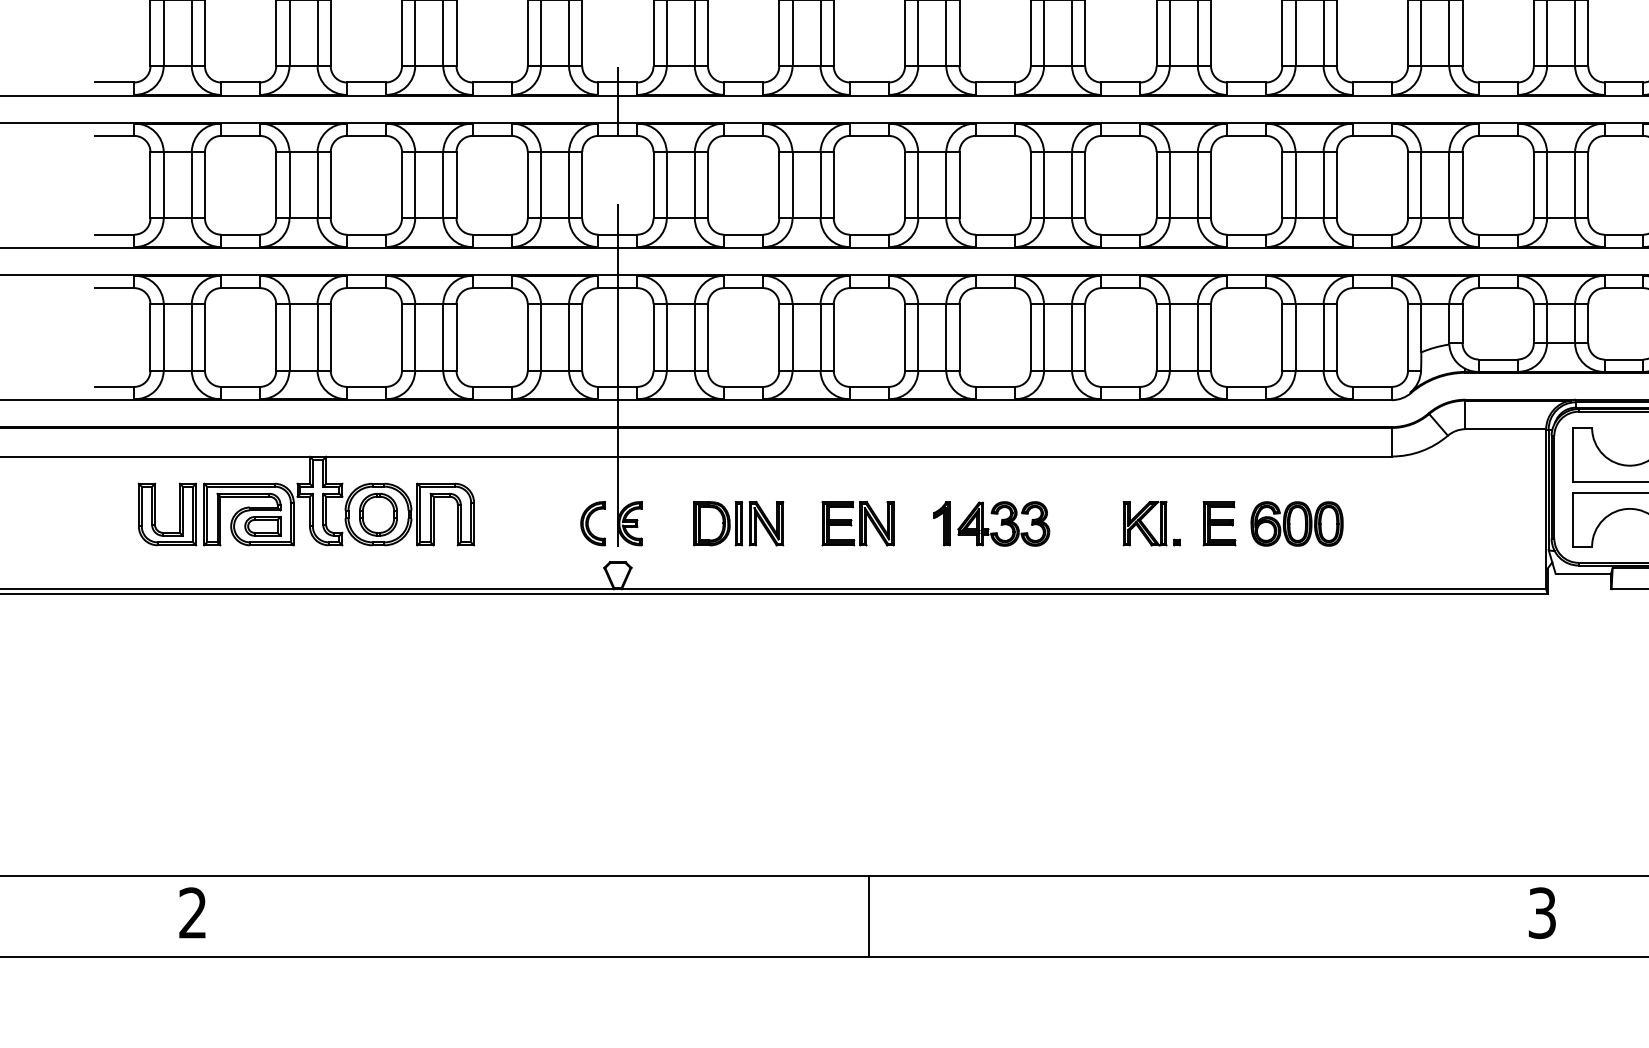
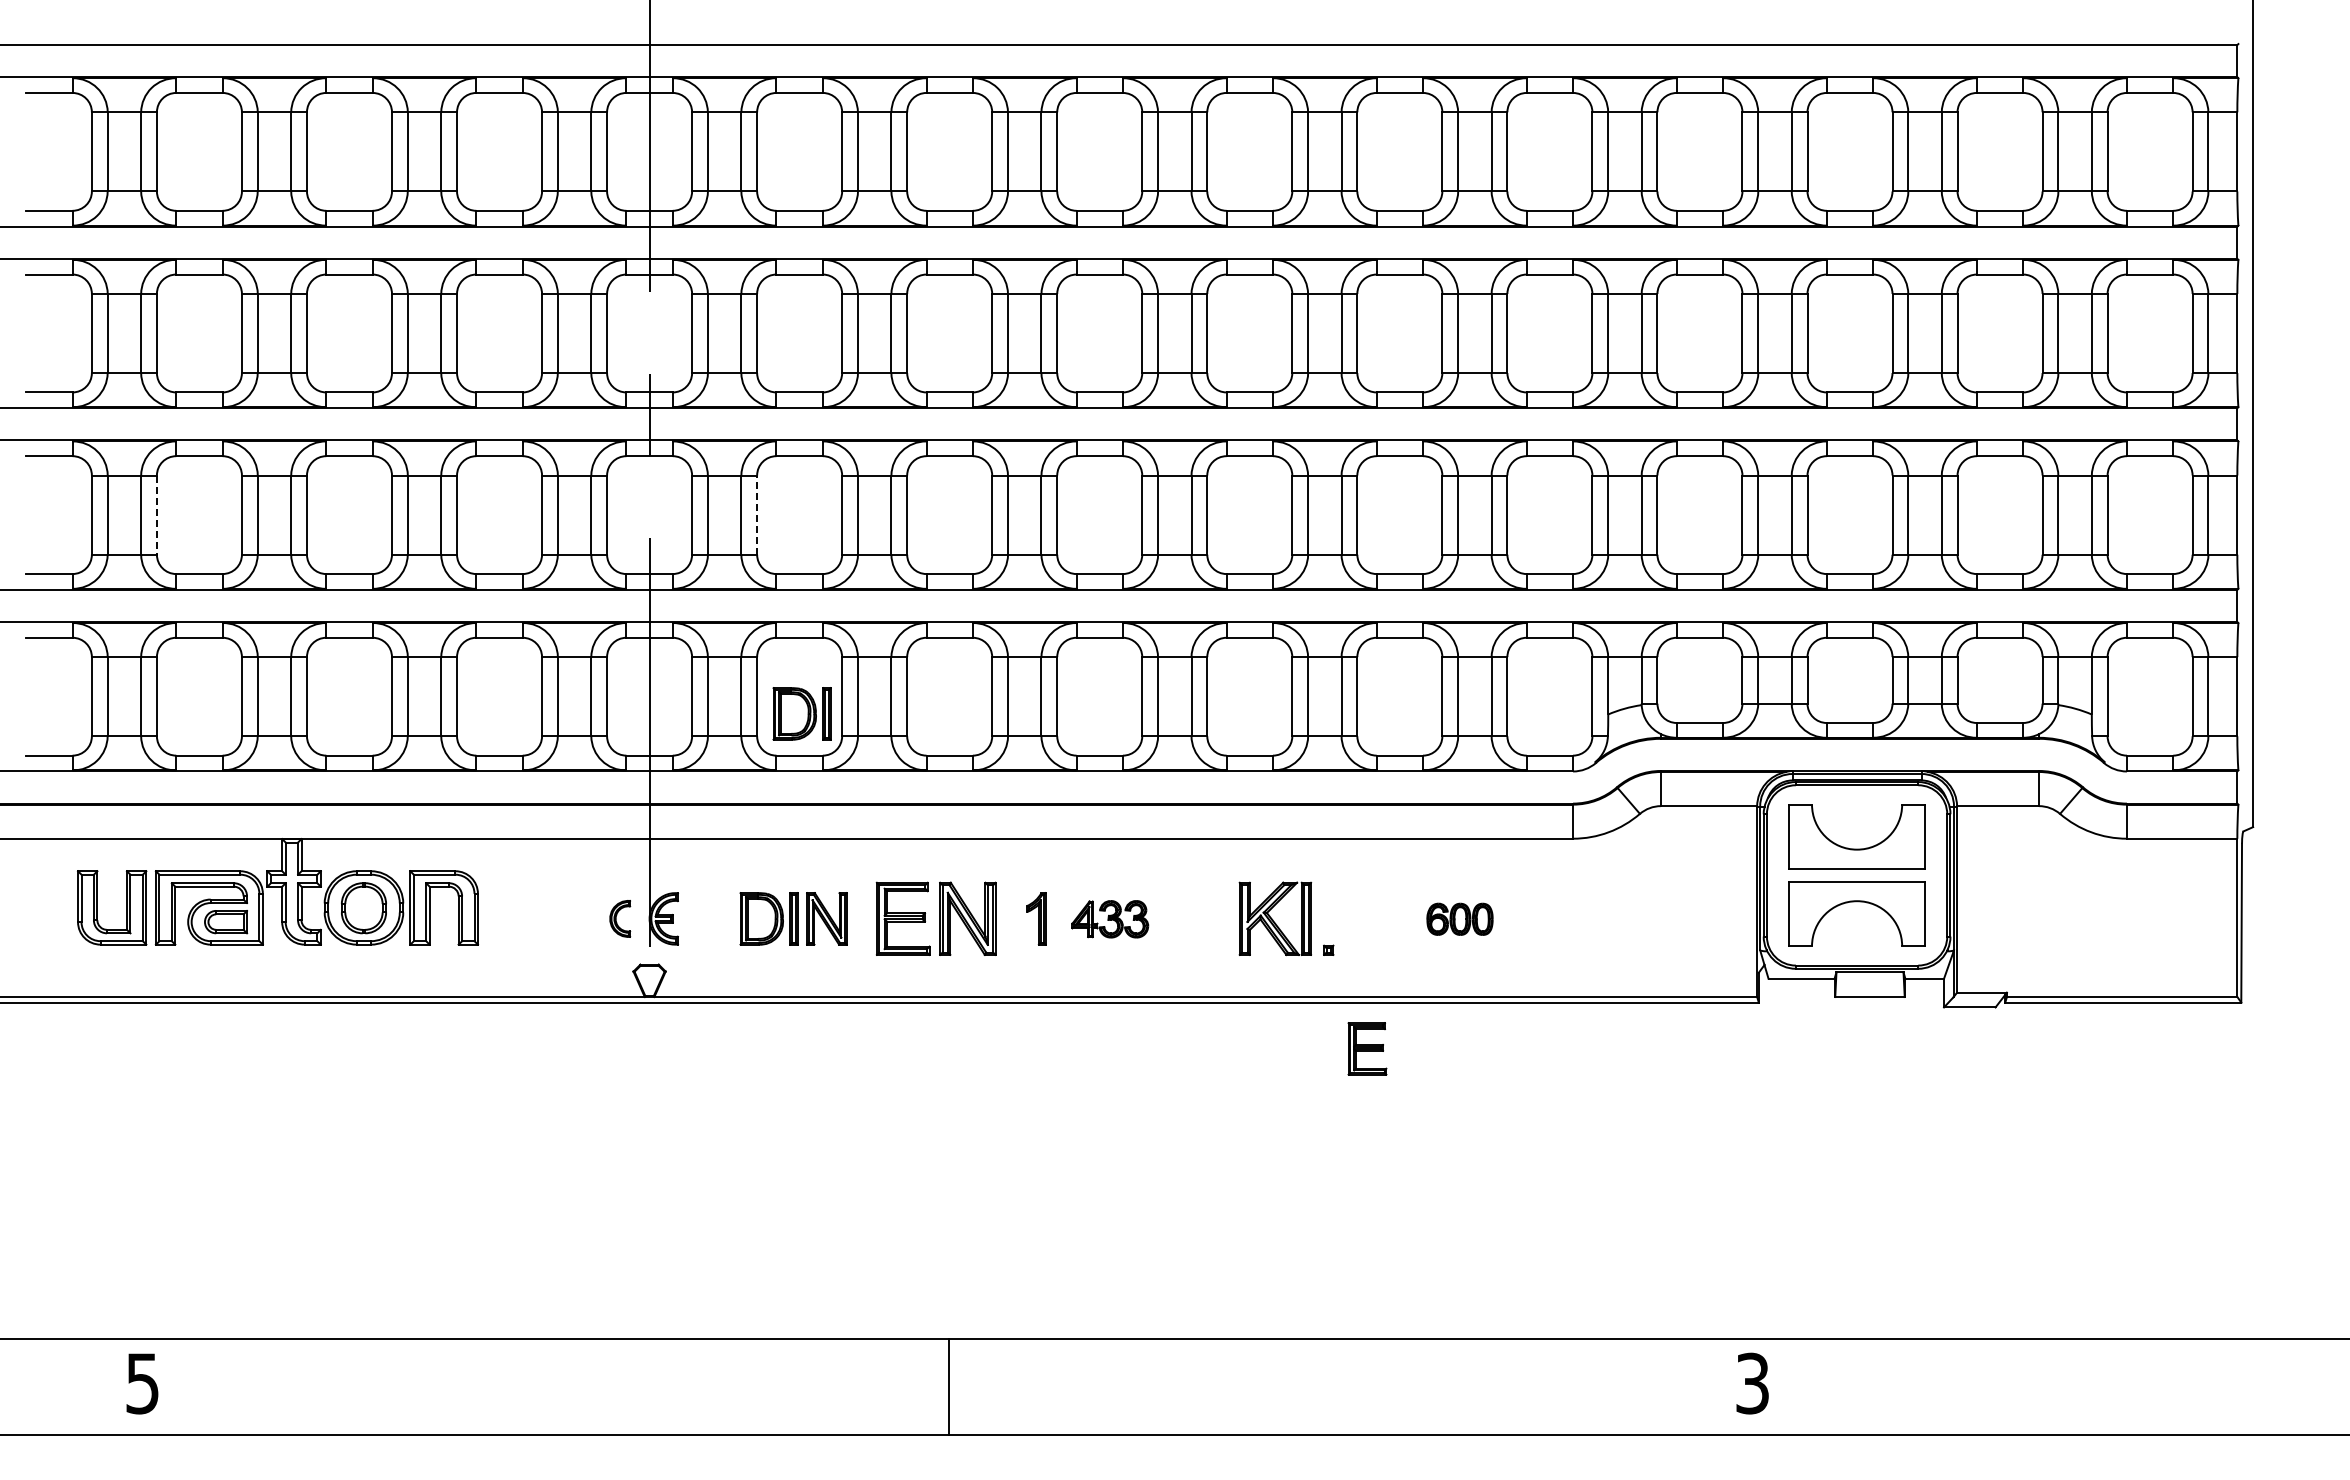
line: (204, 185) -> (156, 515), solid -> dashed
line: (708, 185) -> (757, 515), solid -> dashed
part: (745, 351) -> (801, 713), added
part: (593, 523) -> (620, 918), size x0.7
part: (857, 523) -> (935, 918), size x1.4
part: (1151, 523) -> (1286, 918), size x1.4
part: (1219, 523) -> (1367, 1048), moved
part: (1004, 524) -> (1110, 919), size x0.7
part: (1296, 524) -> (1459, 919), size x0.6
text: (192, 913) -> (142, 1383), 2 -> 5

